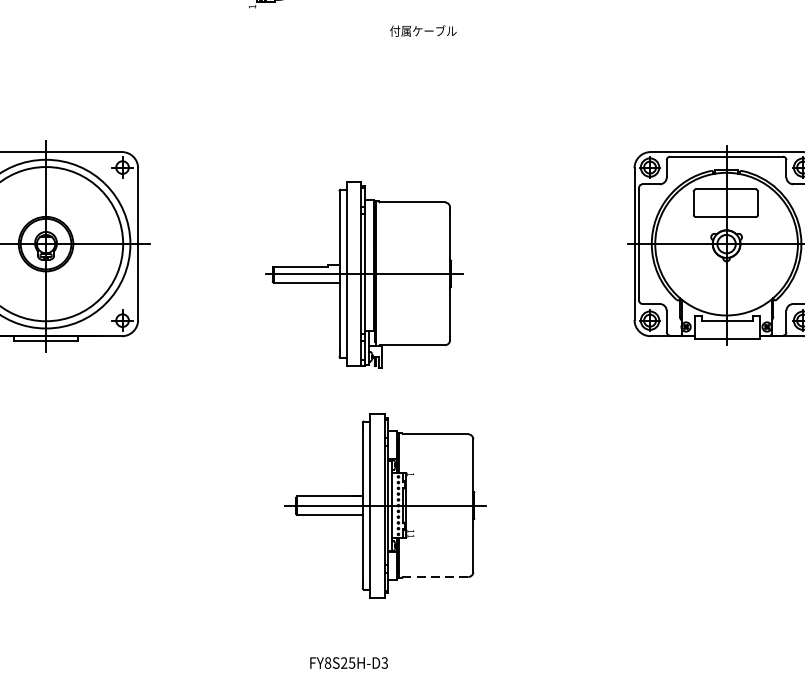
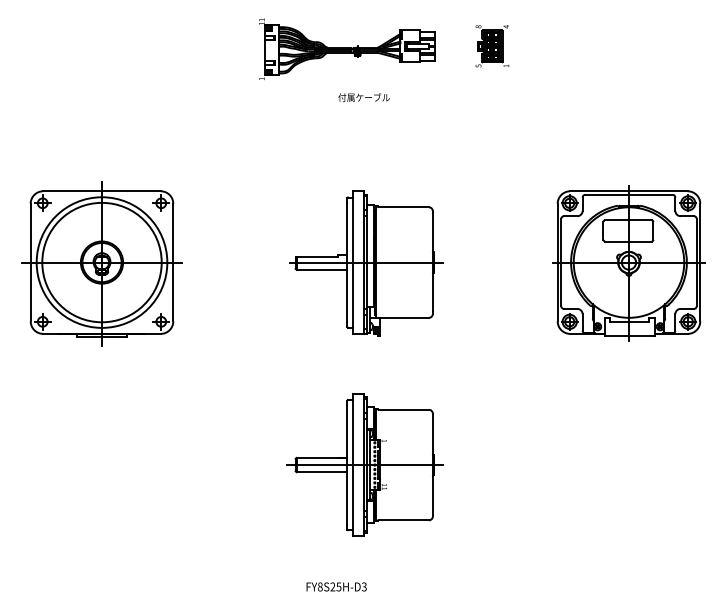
text: (422, 30) -> (363, 97), moved
part: (364, 275) -> (366, 263), moved
line: (435, 577) -> (403, 520), dashed -> solid

